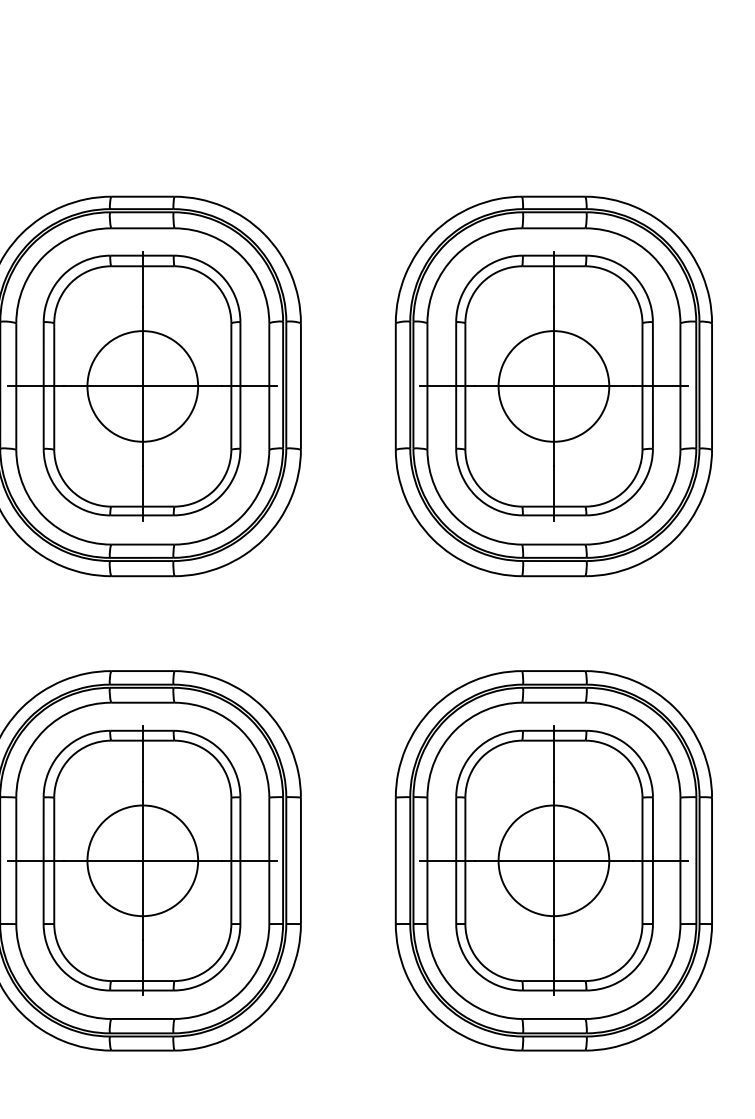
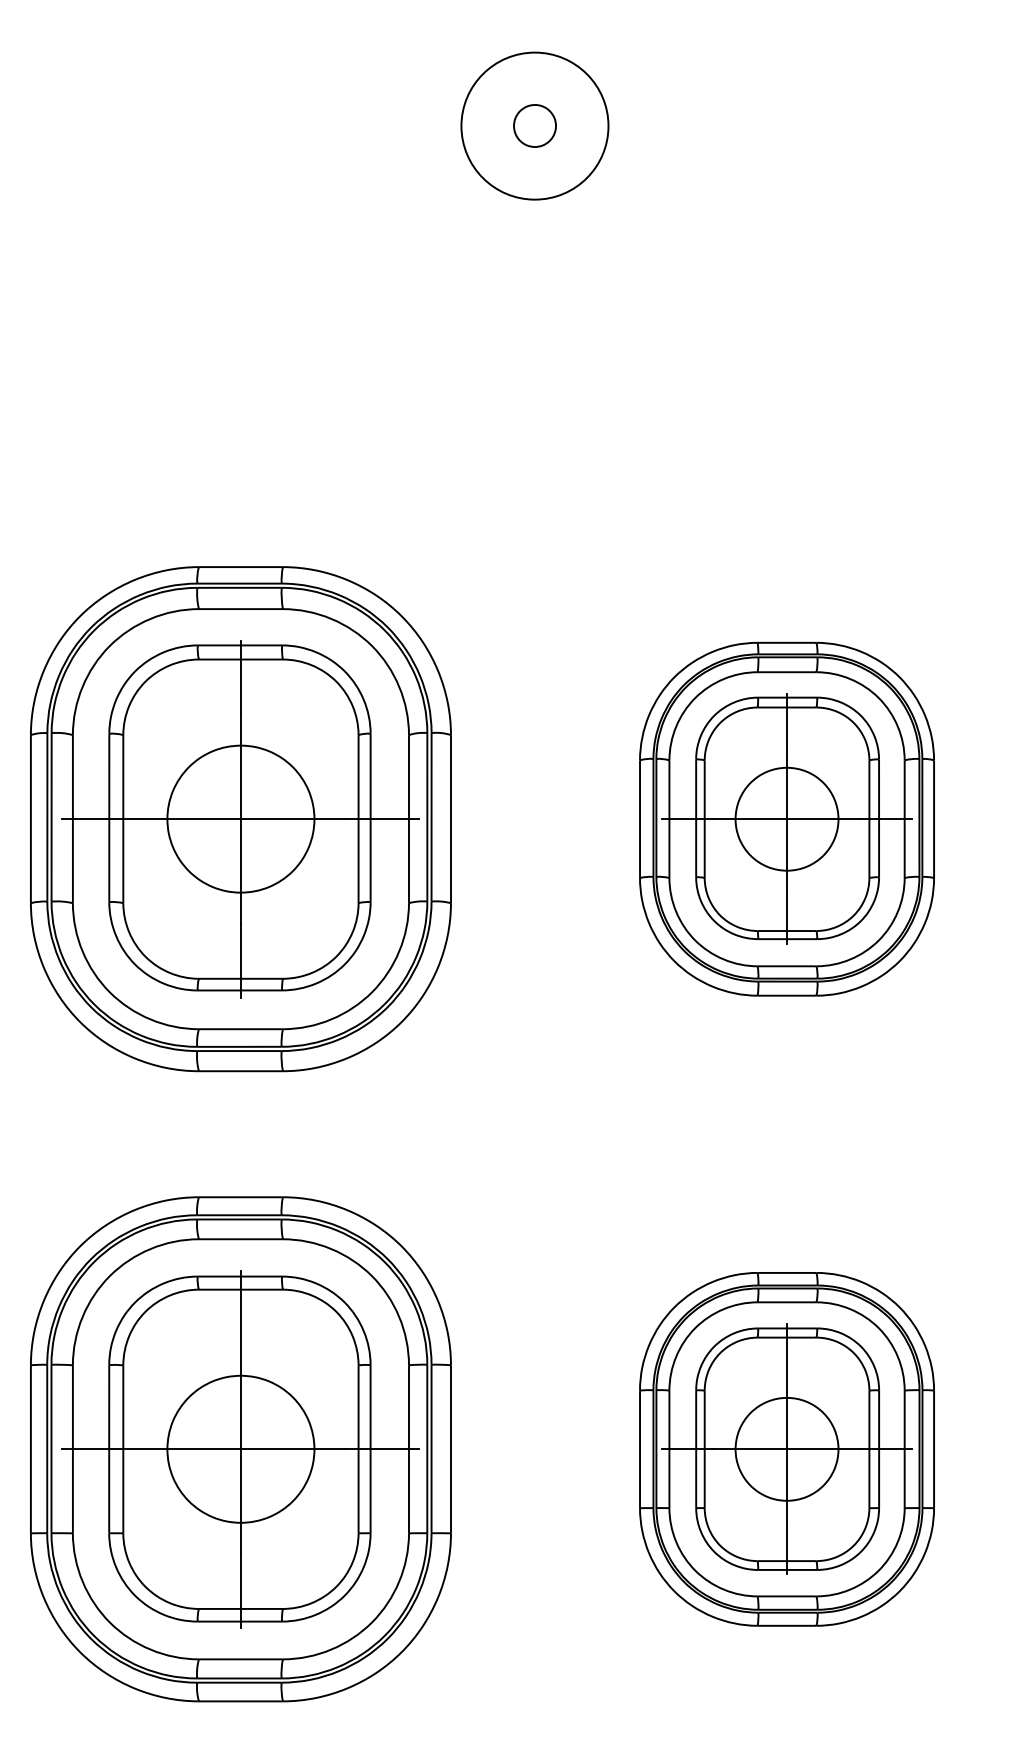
part: (553, 386) -> (786, 819), size x0.7
part: (553, 860) -> (786, 1449), size x0.7

